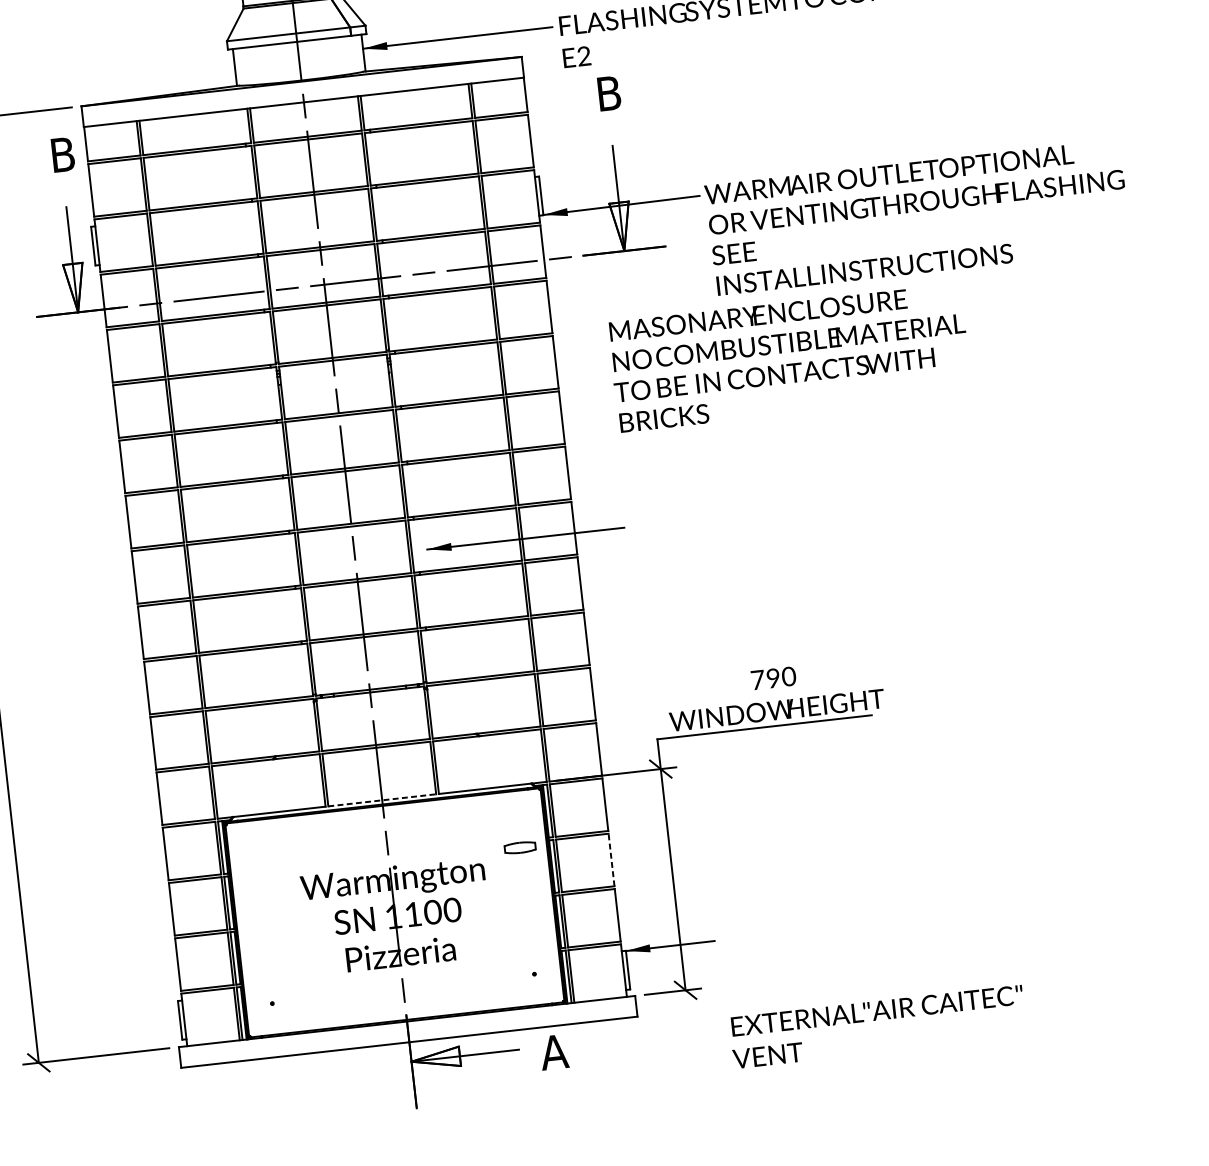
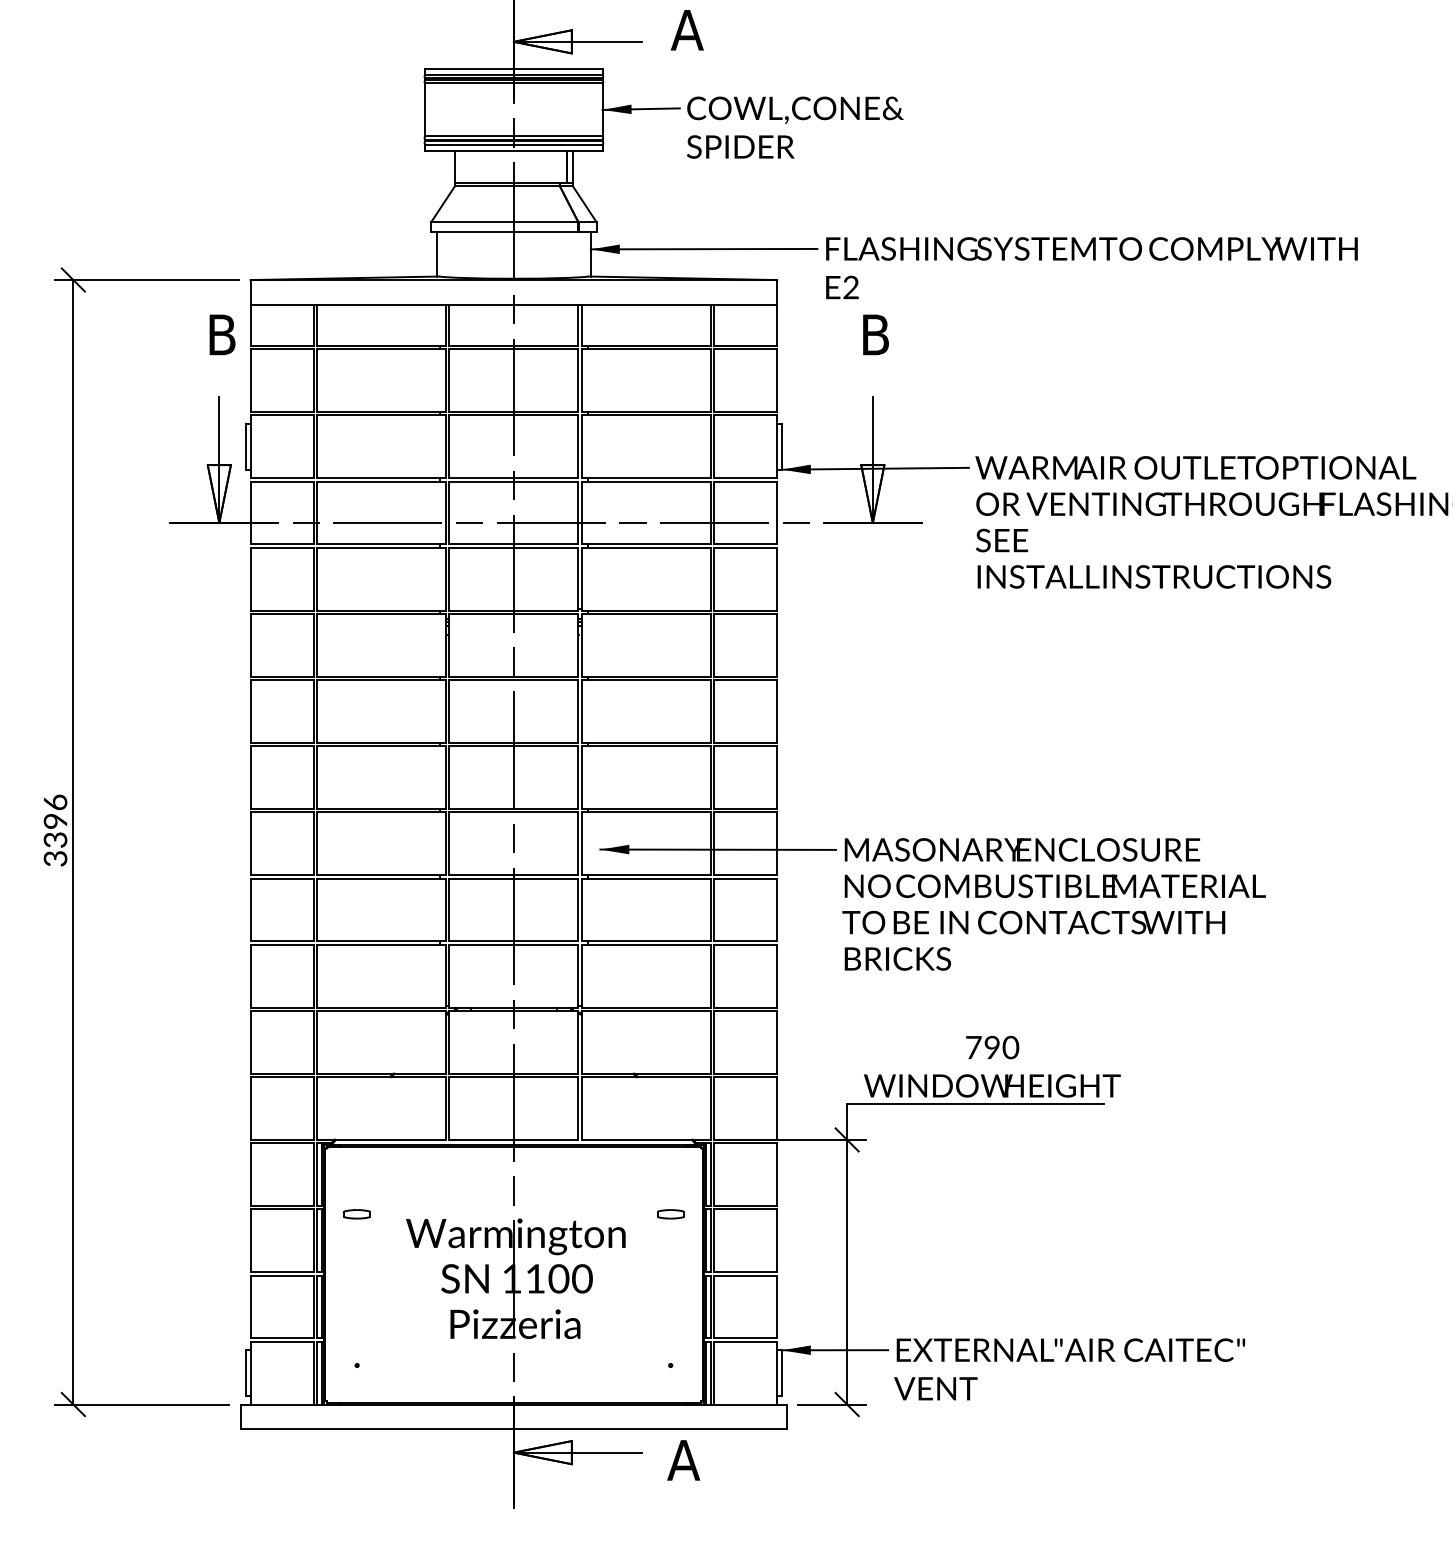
text: (789, 358) -> (1053, 904), moved
line: (381, 800) -> (513, 1139), dashed -> solid
part: (520, 848) -> (670, 1214), size x0.71
line: (611, 859) -> (776, 1240), dashed -> solid
part: (257, 877) -> (356, 1214), added
text: (877, 1027) -> (1069, 1369), moved

